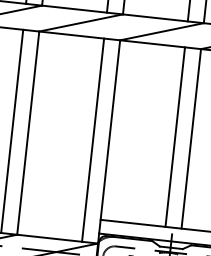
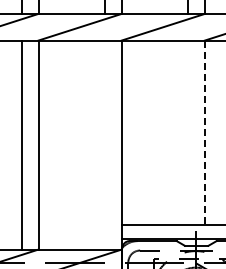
line: (175, 136) -> (188, 132), removed
line: (93, 139) -> (105, 144), removed
line: (190, 139) -> (204, 133), solid -> dashed

